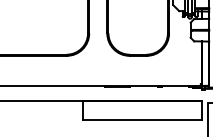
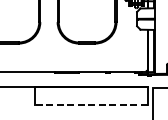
line: (141, 120) -> (90, 105), solid -> dashed

